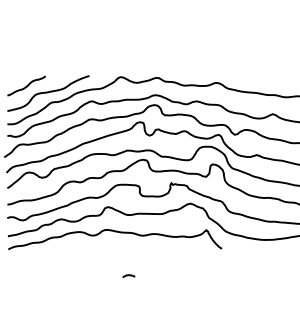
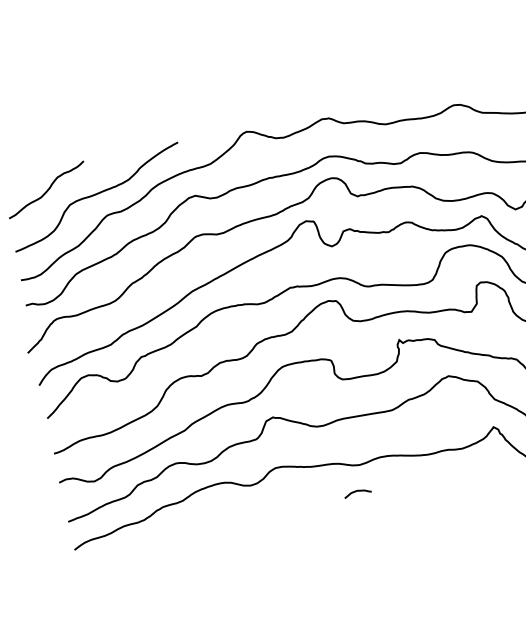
curve: (128, 275) -> (356, 491), moved

